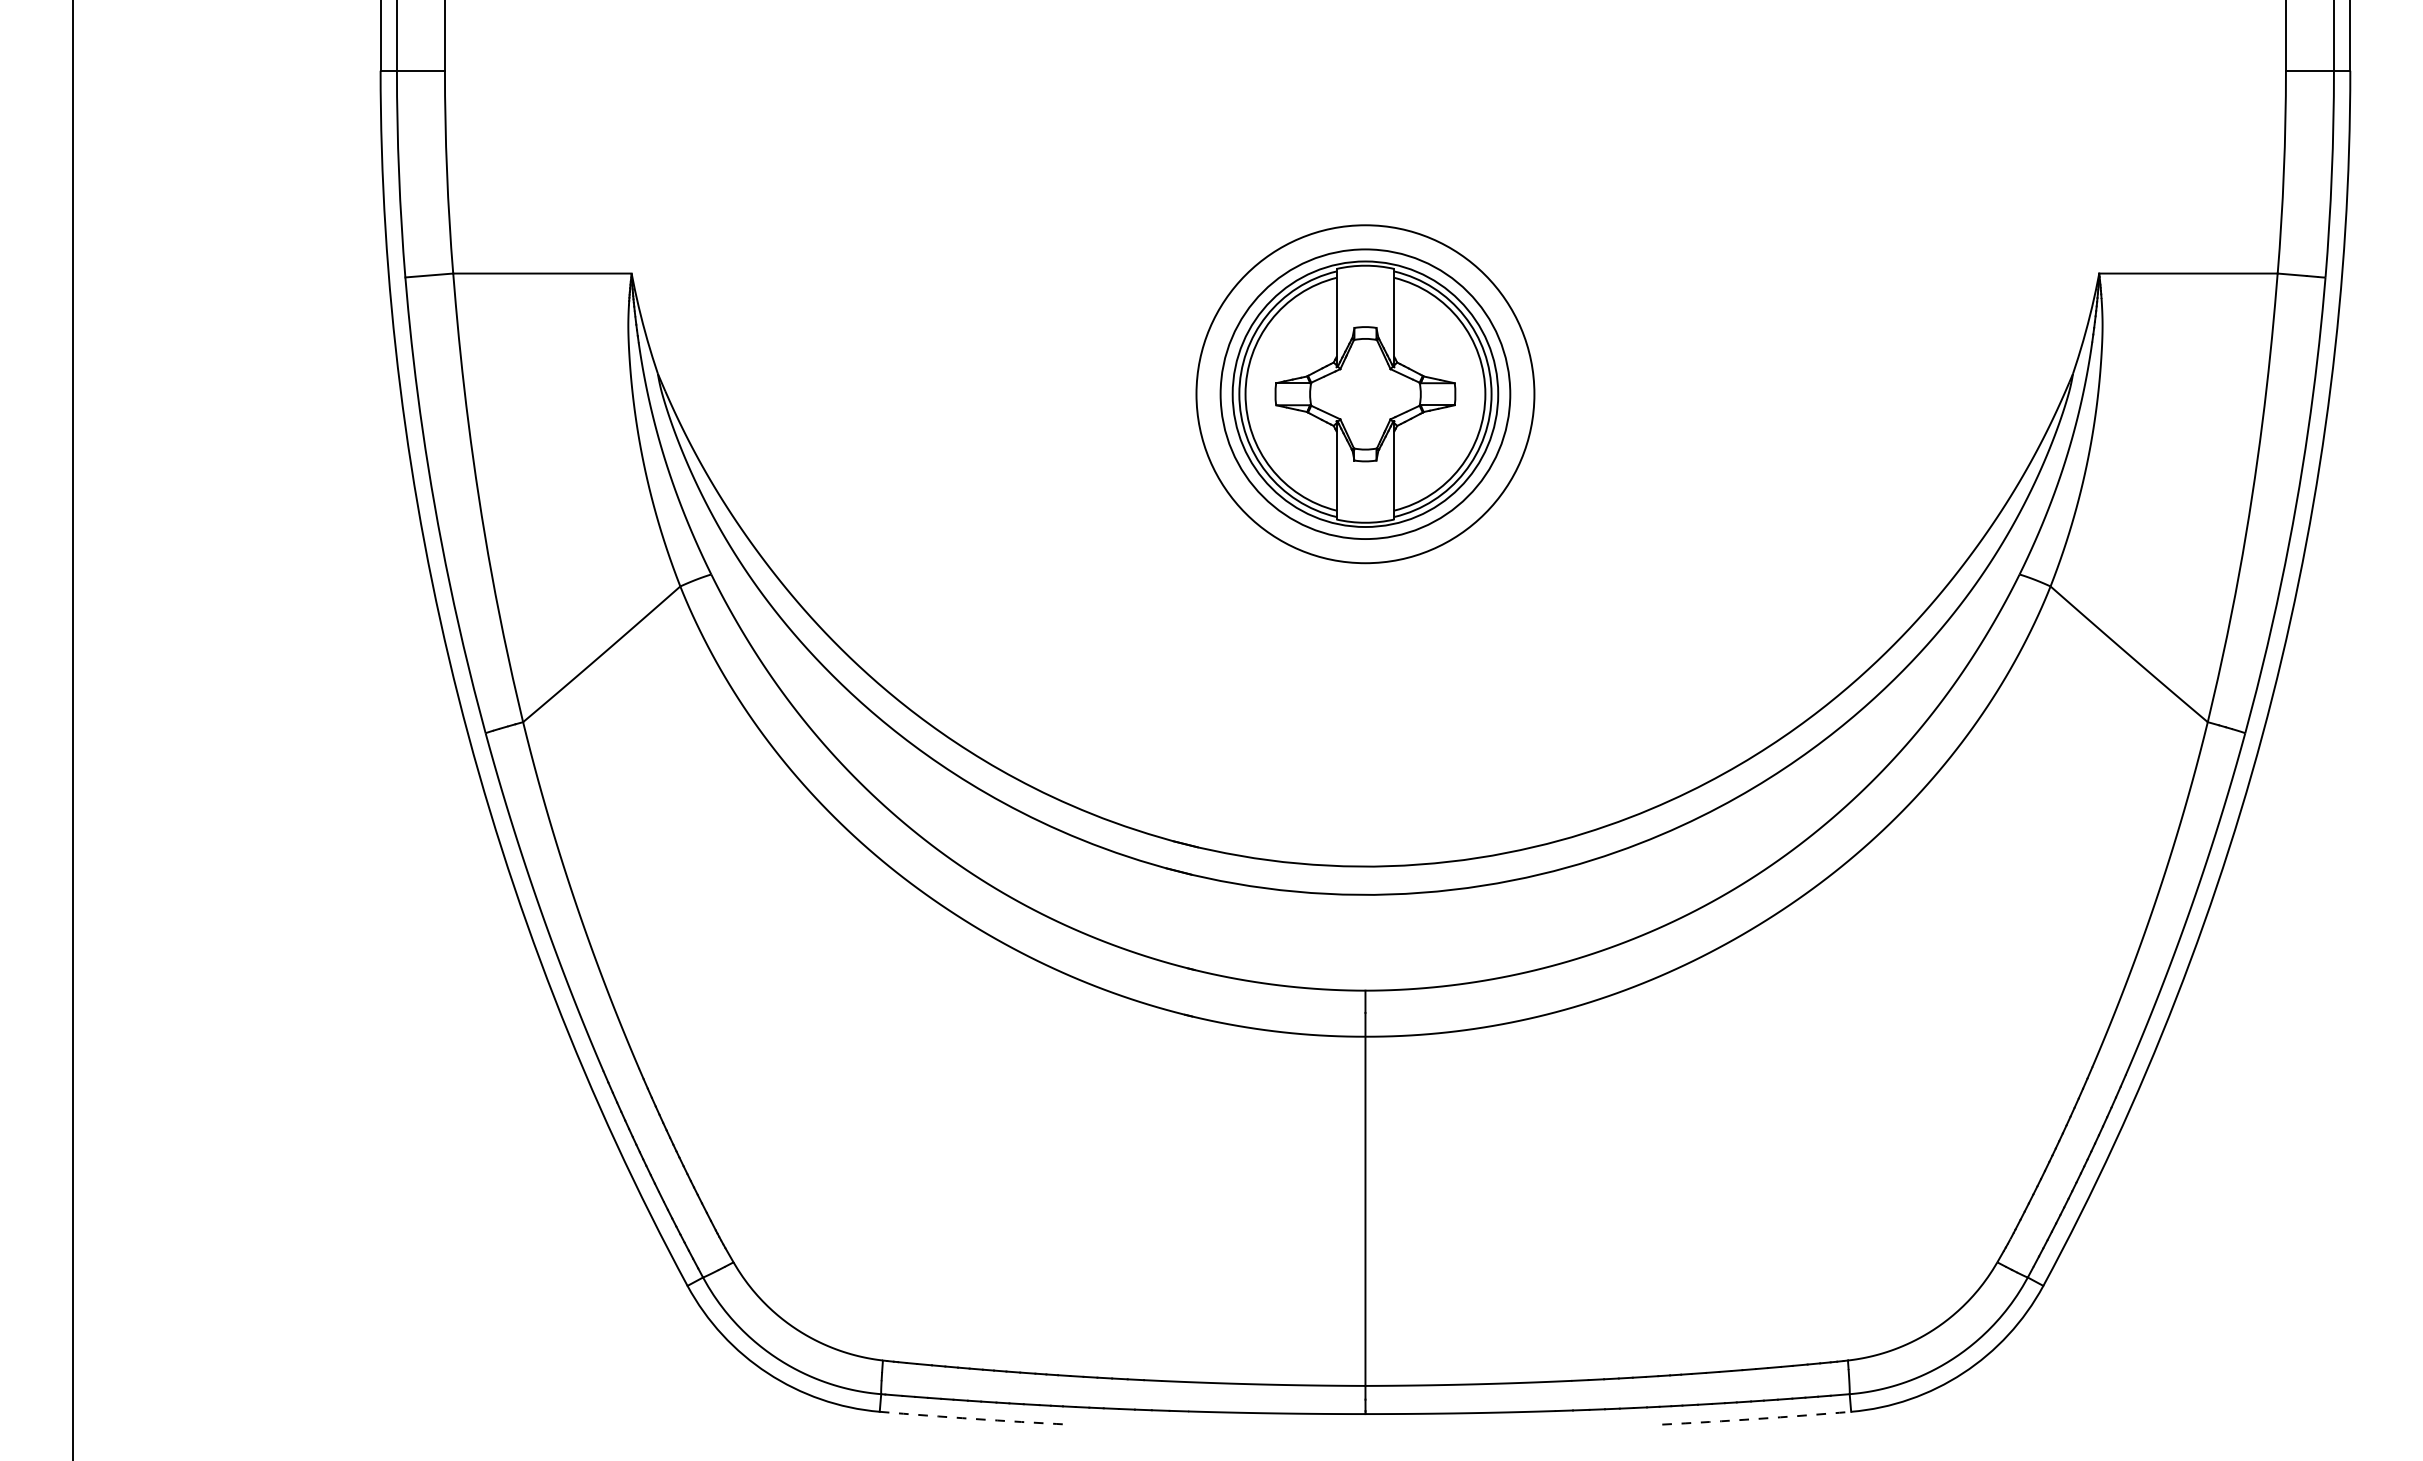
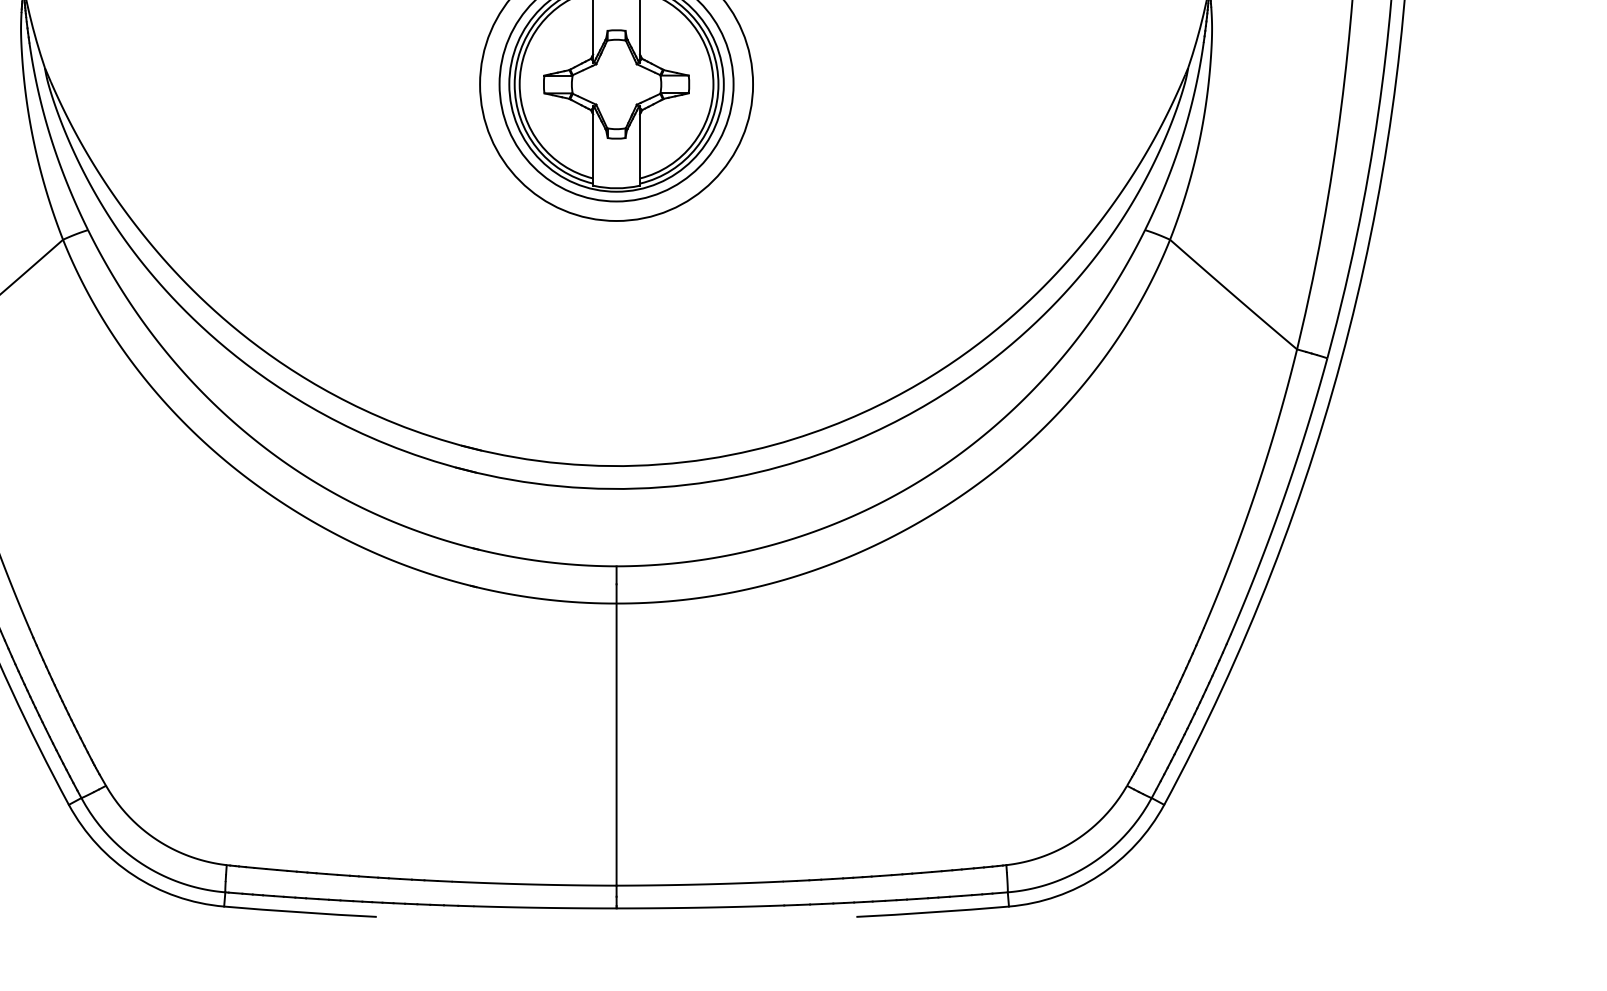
arc: (974, 1418) -> (300, 911), dashed -> solid
arc: (1756, 1418) -> (932, 911), dashed -> solid

